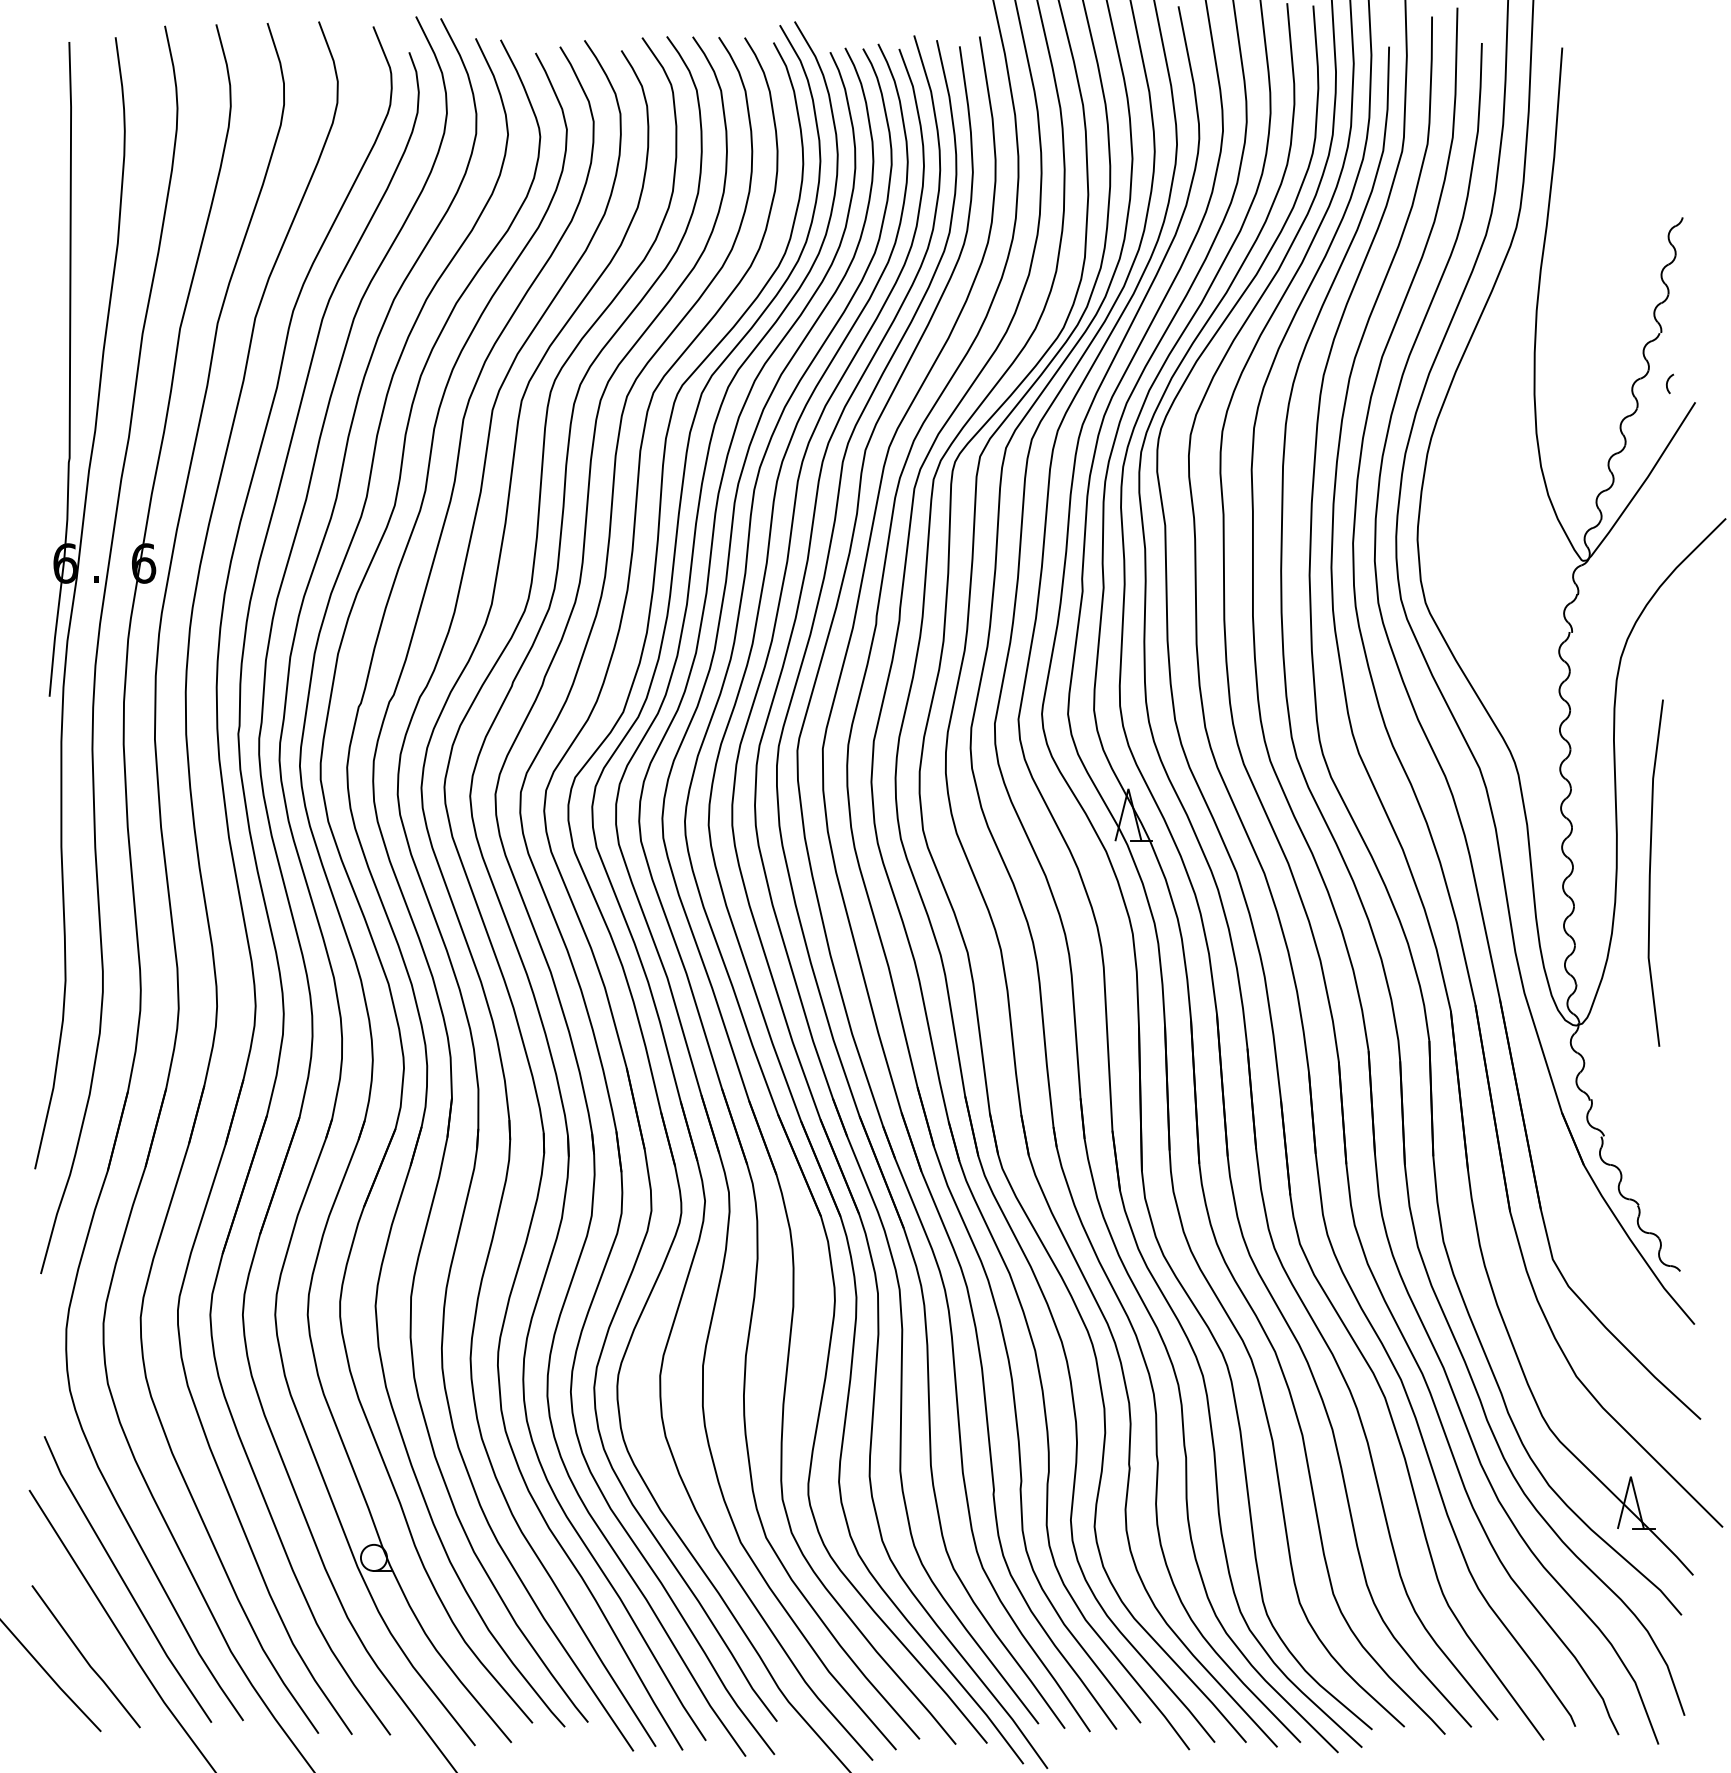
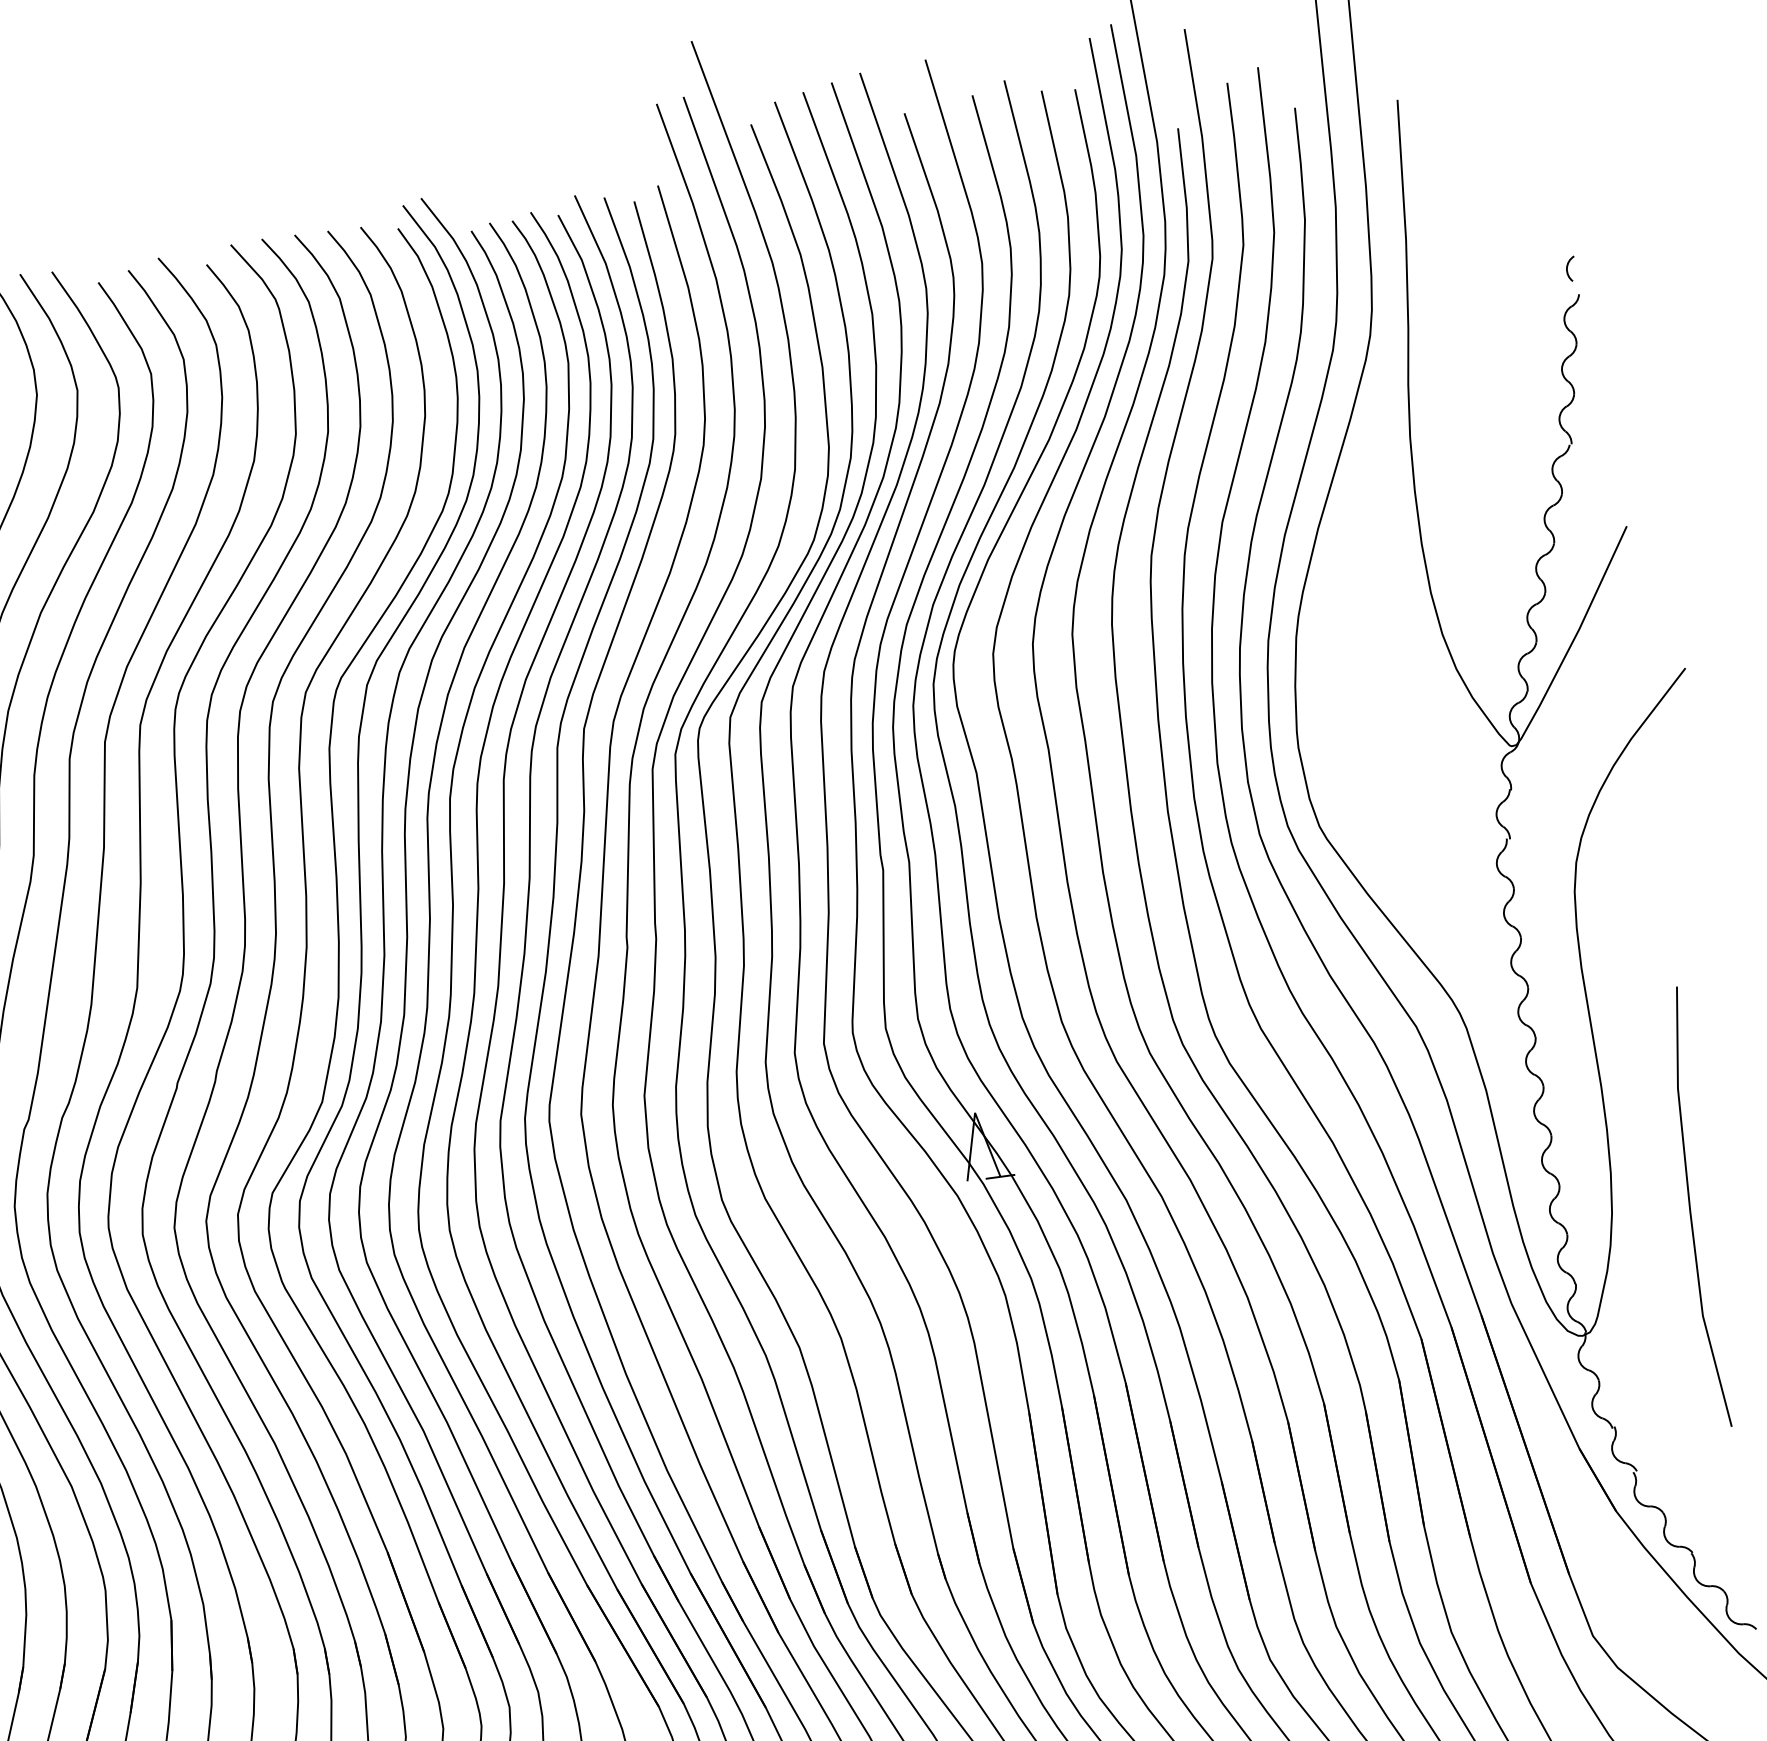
arc: (1668, 382) -> (1568, 267), moved
line: (1650, 872) -> (1690, 1207), moved

